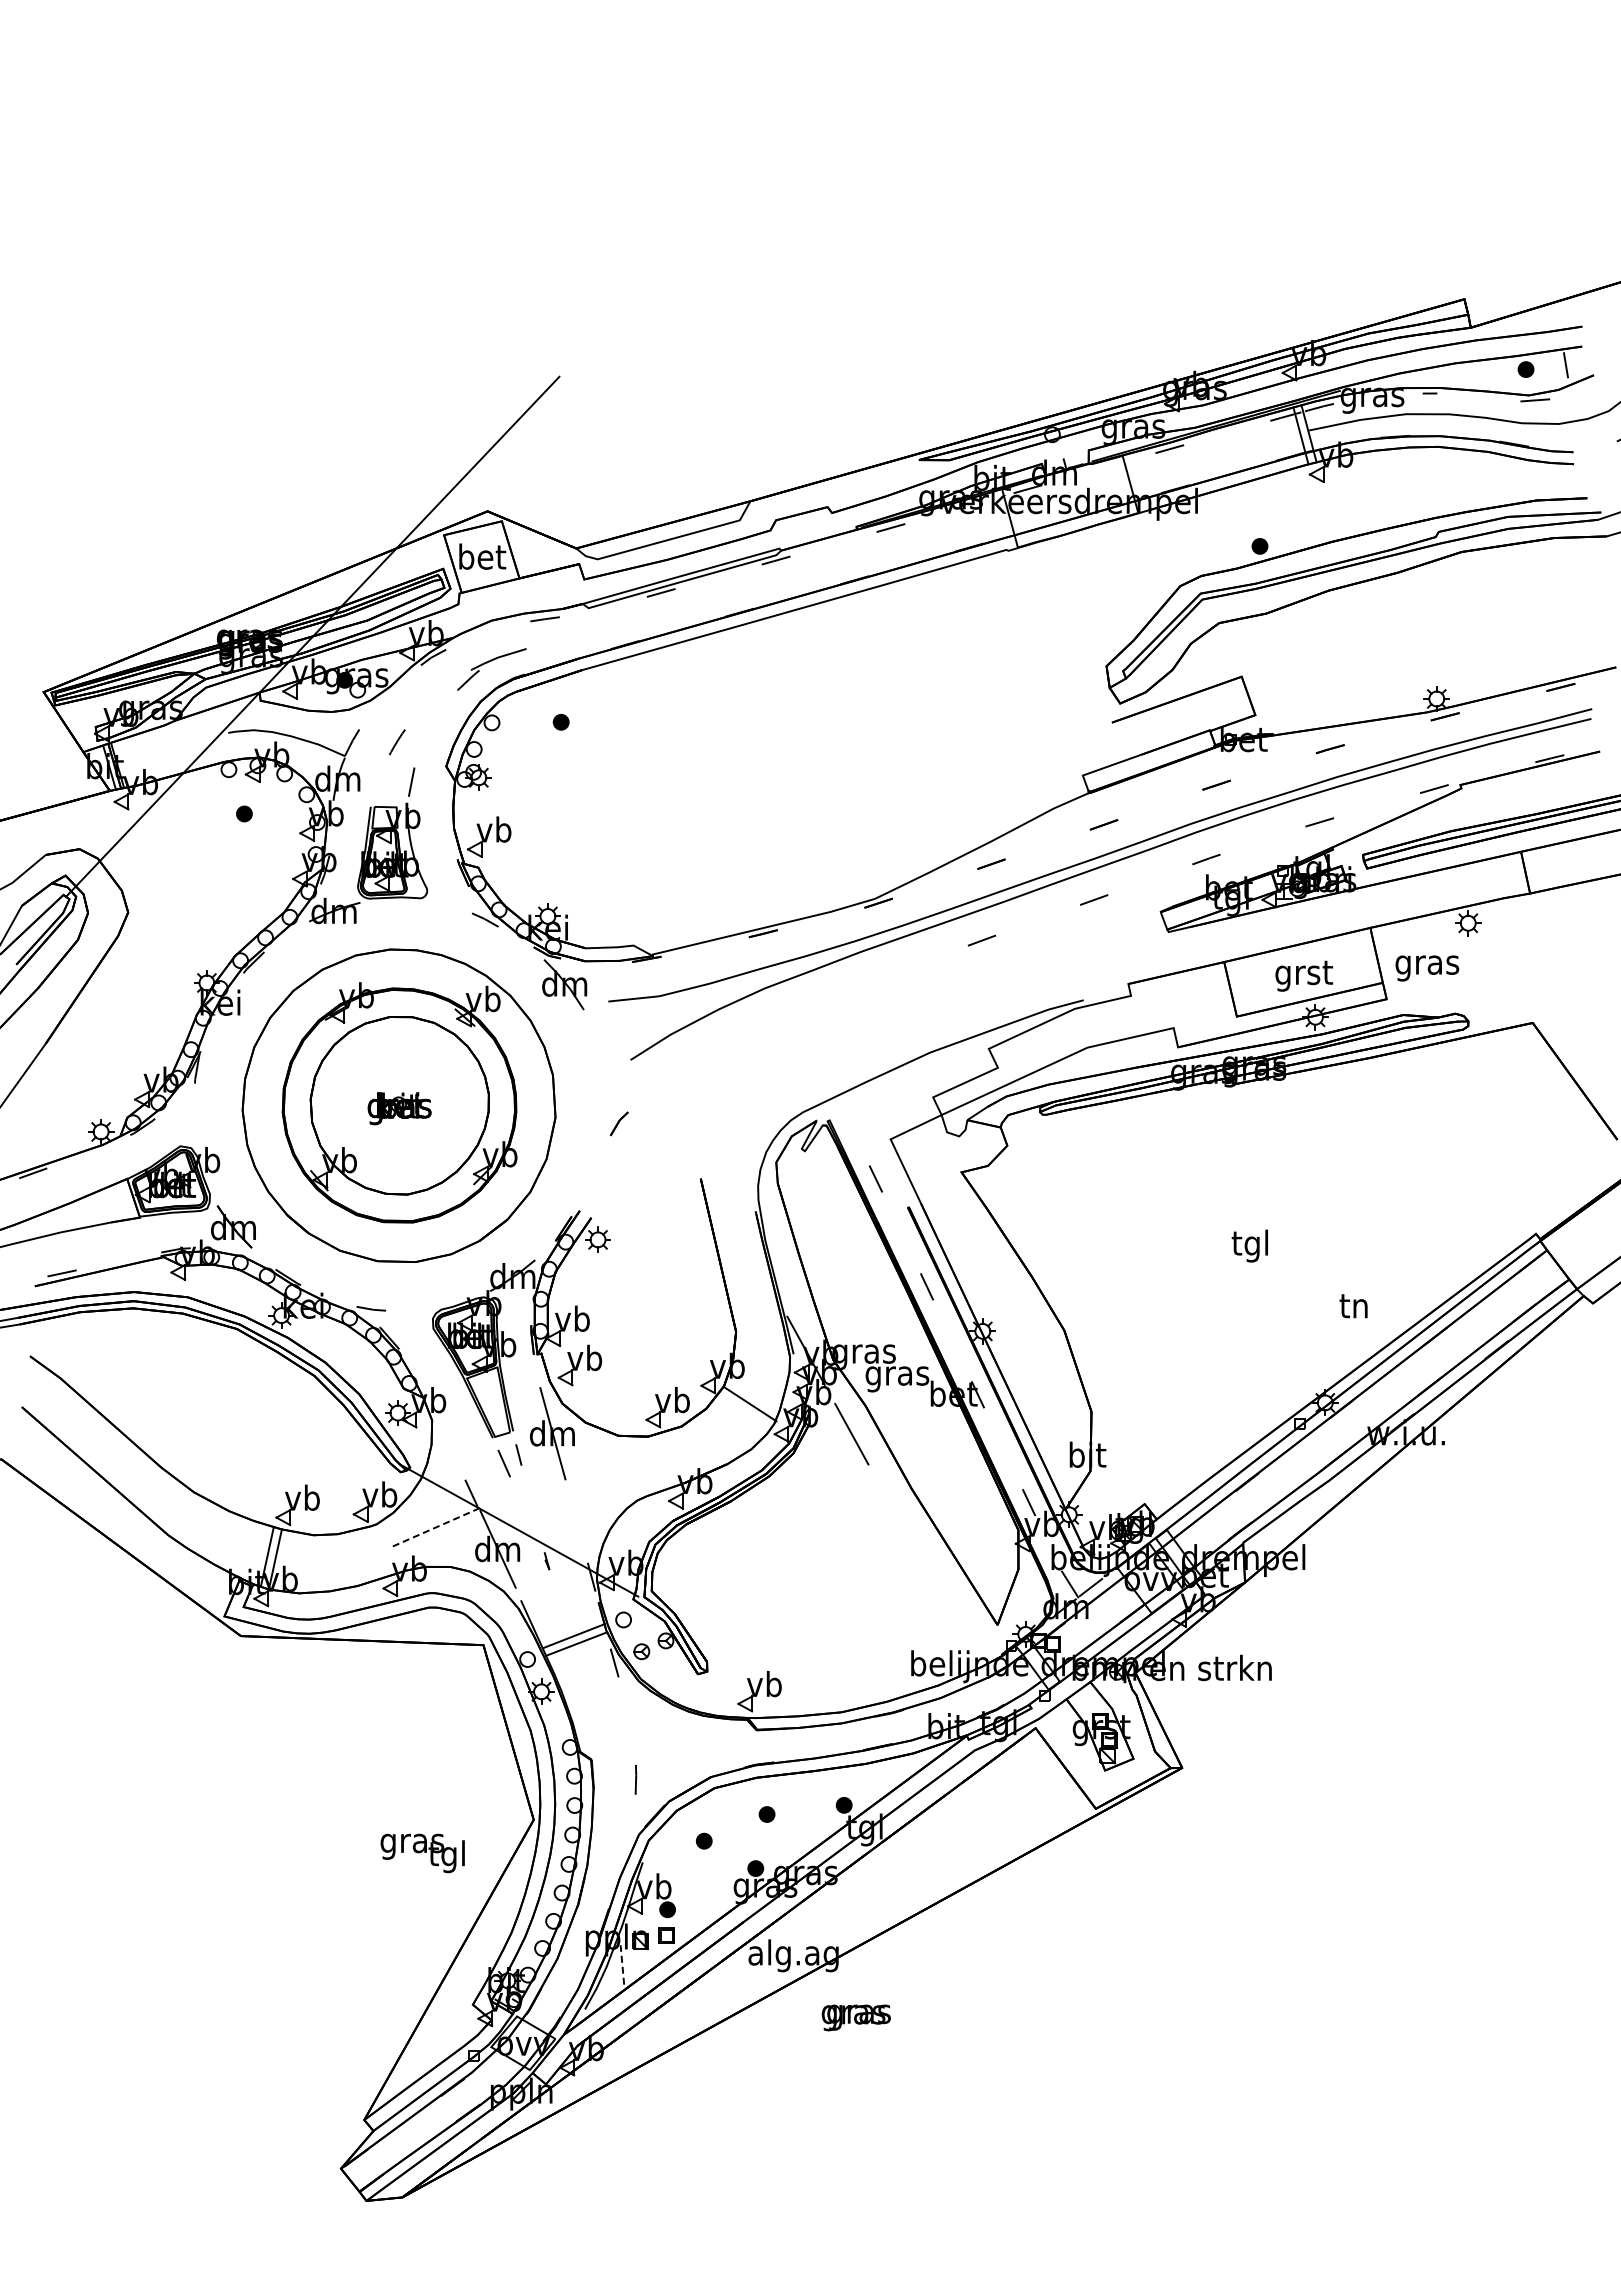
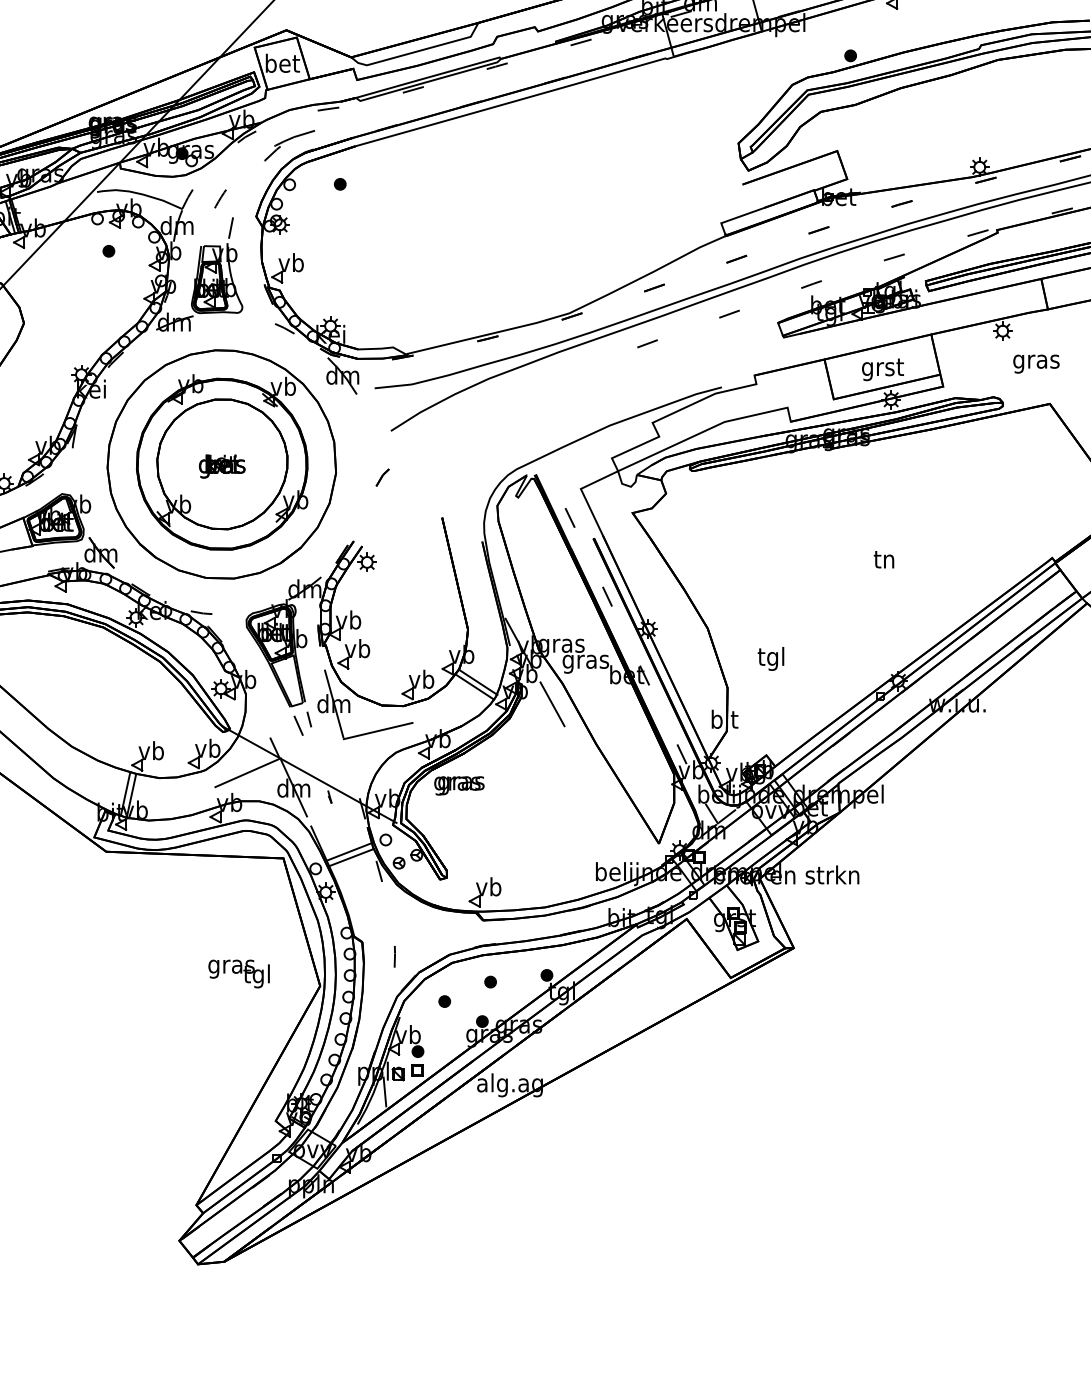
text: (1427, 968) -> (1036, 364), moved
text: (1249, 1245) -> (770, 658), moved
text: (1353, 1306) -> (883, 559), moved
line: (745, 1410) -> (474, 687), added
line: (613, 1470) -> (378, 730), added
line: (435, 1527) -> (248, 772), dashed -> solid
text: (422, 1853) -> (238, 974), moved
line: (622, 1964) -> (385, 1091), dashed -> solid
text: (855, 2017) -> (458, 785), moved

